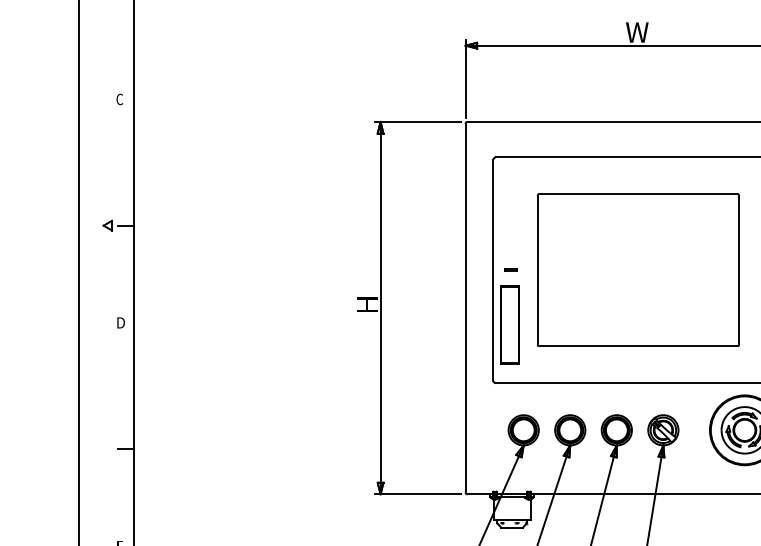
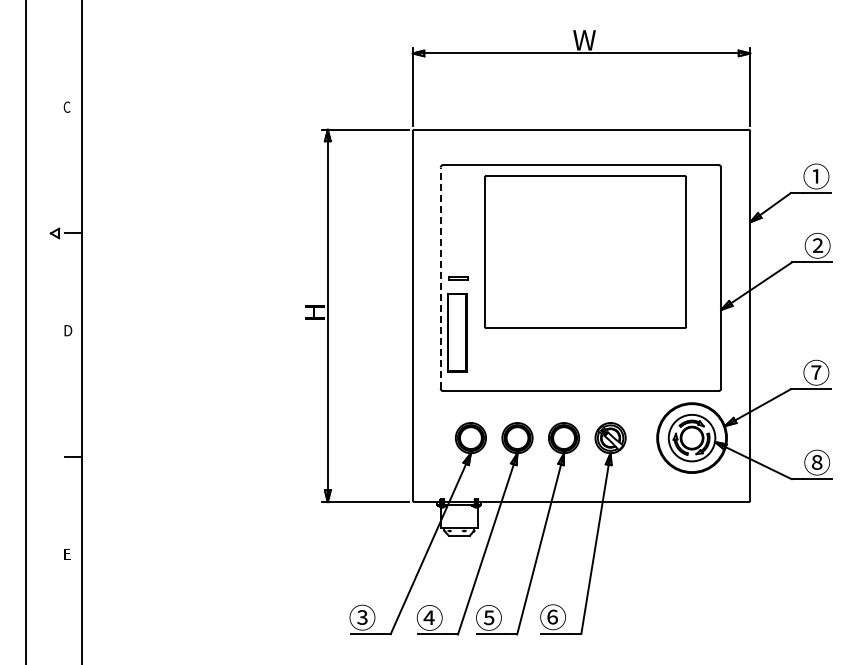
part: (511, 269) -> (458, 277), size x1.6
part: (638, 269) -> (585, 251), moved
line: (493, 270) -> (440, 278), solid -> dashed

